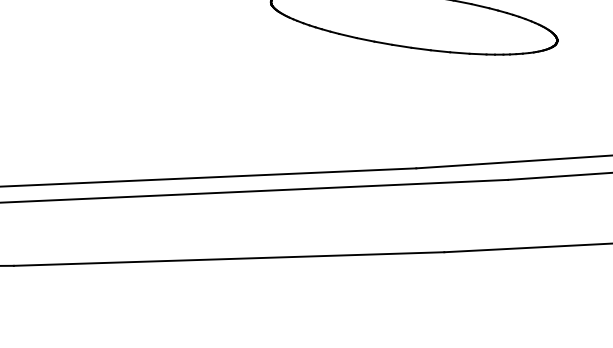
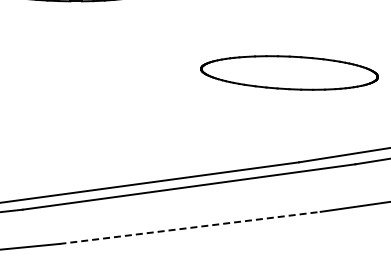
line: (229, 258) -> (190, 227), solid -> dashed

